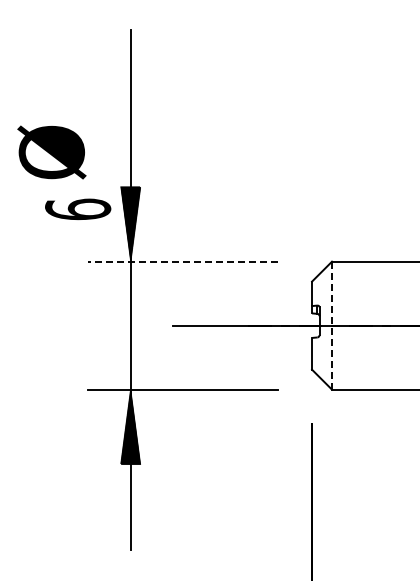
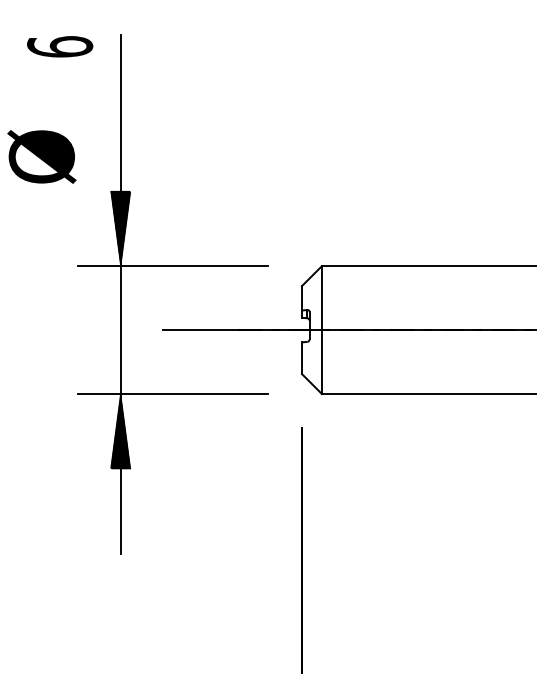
text: (78, 209) -> (60, 46), moved
line: (182, 262) -> (172, 266), dashed -> solid
line: (332, 325) -> (322, 329), dashed -> solid

